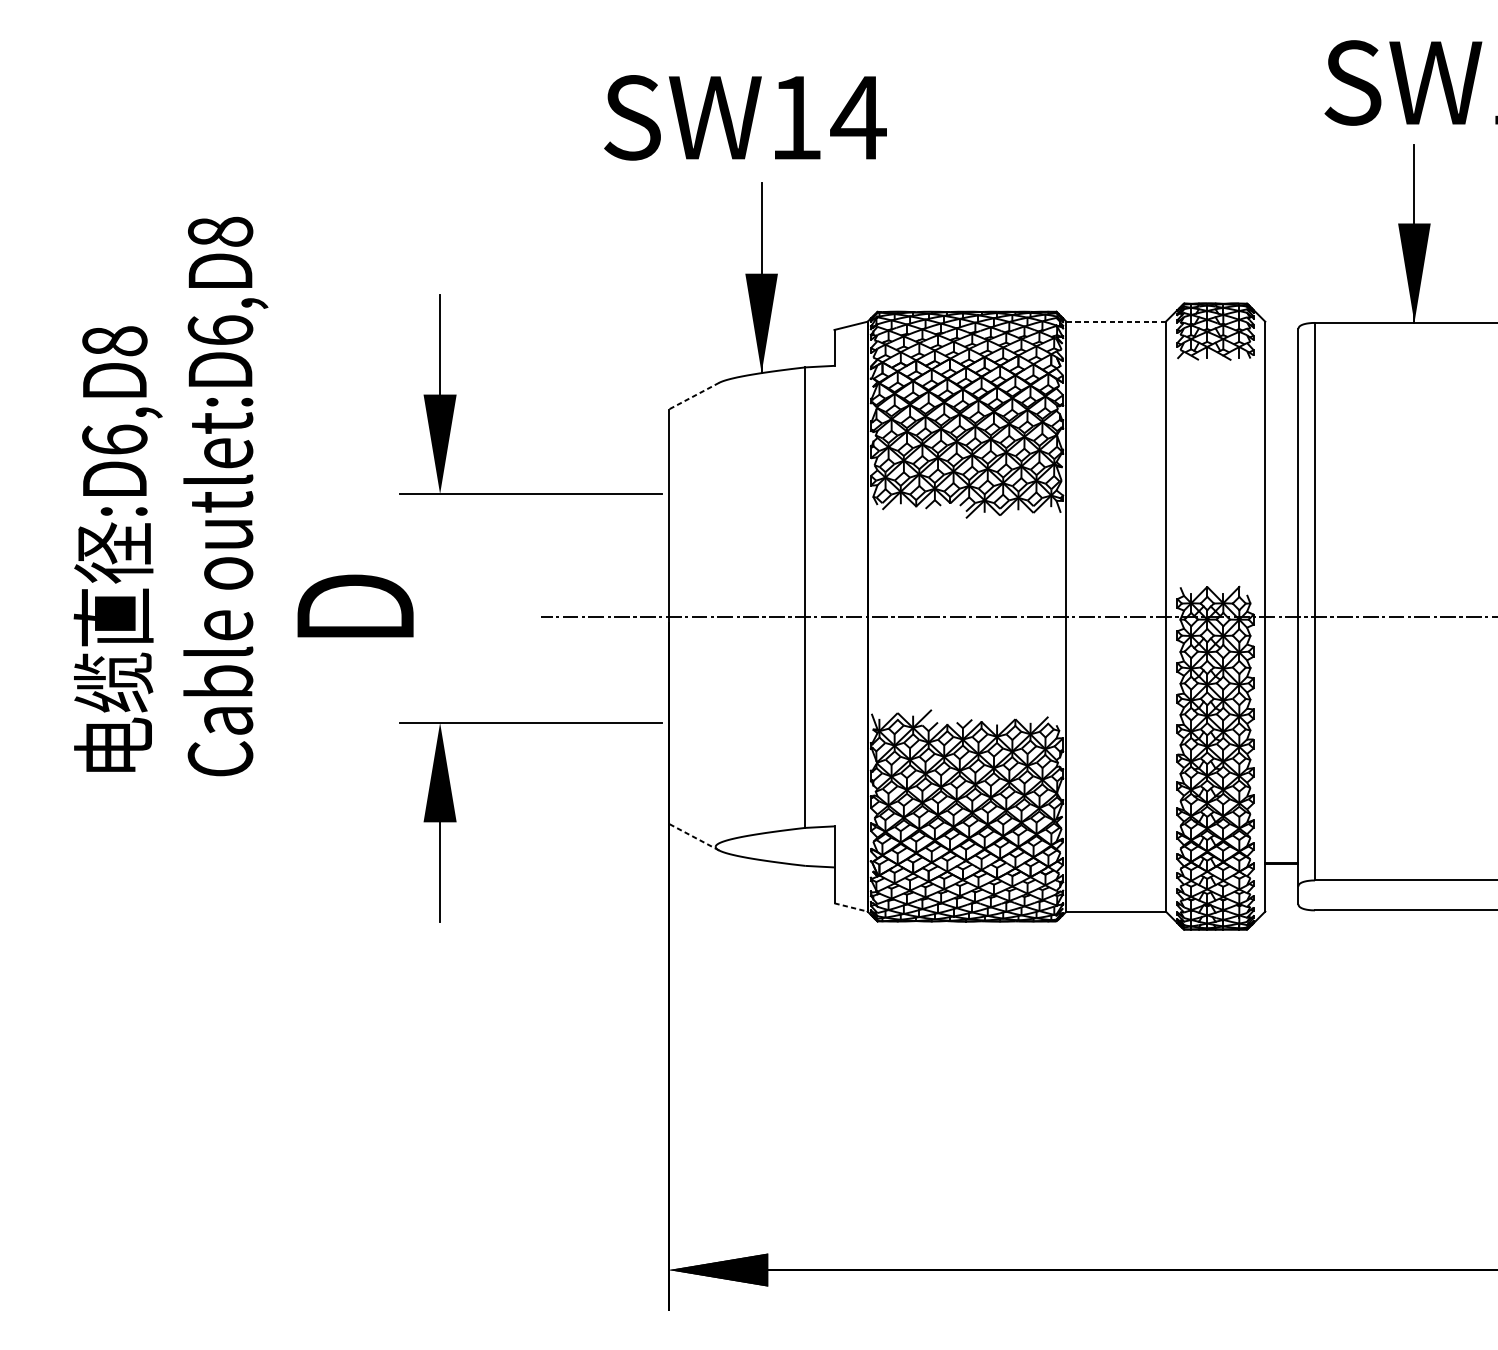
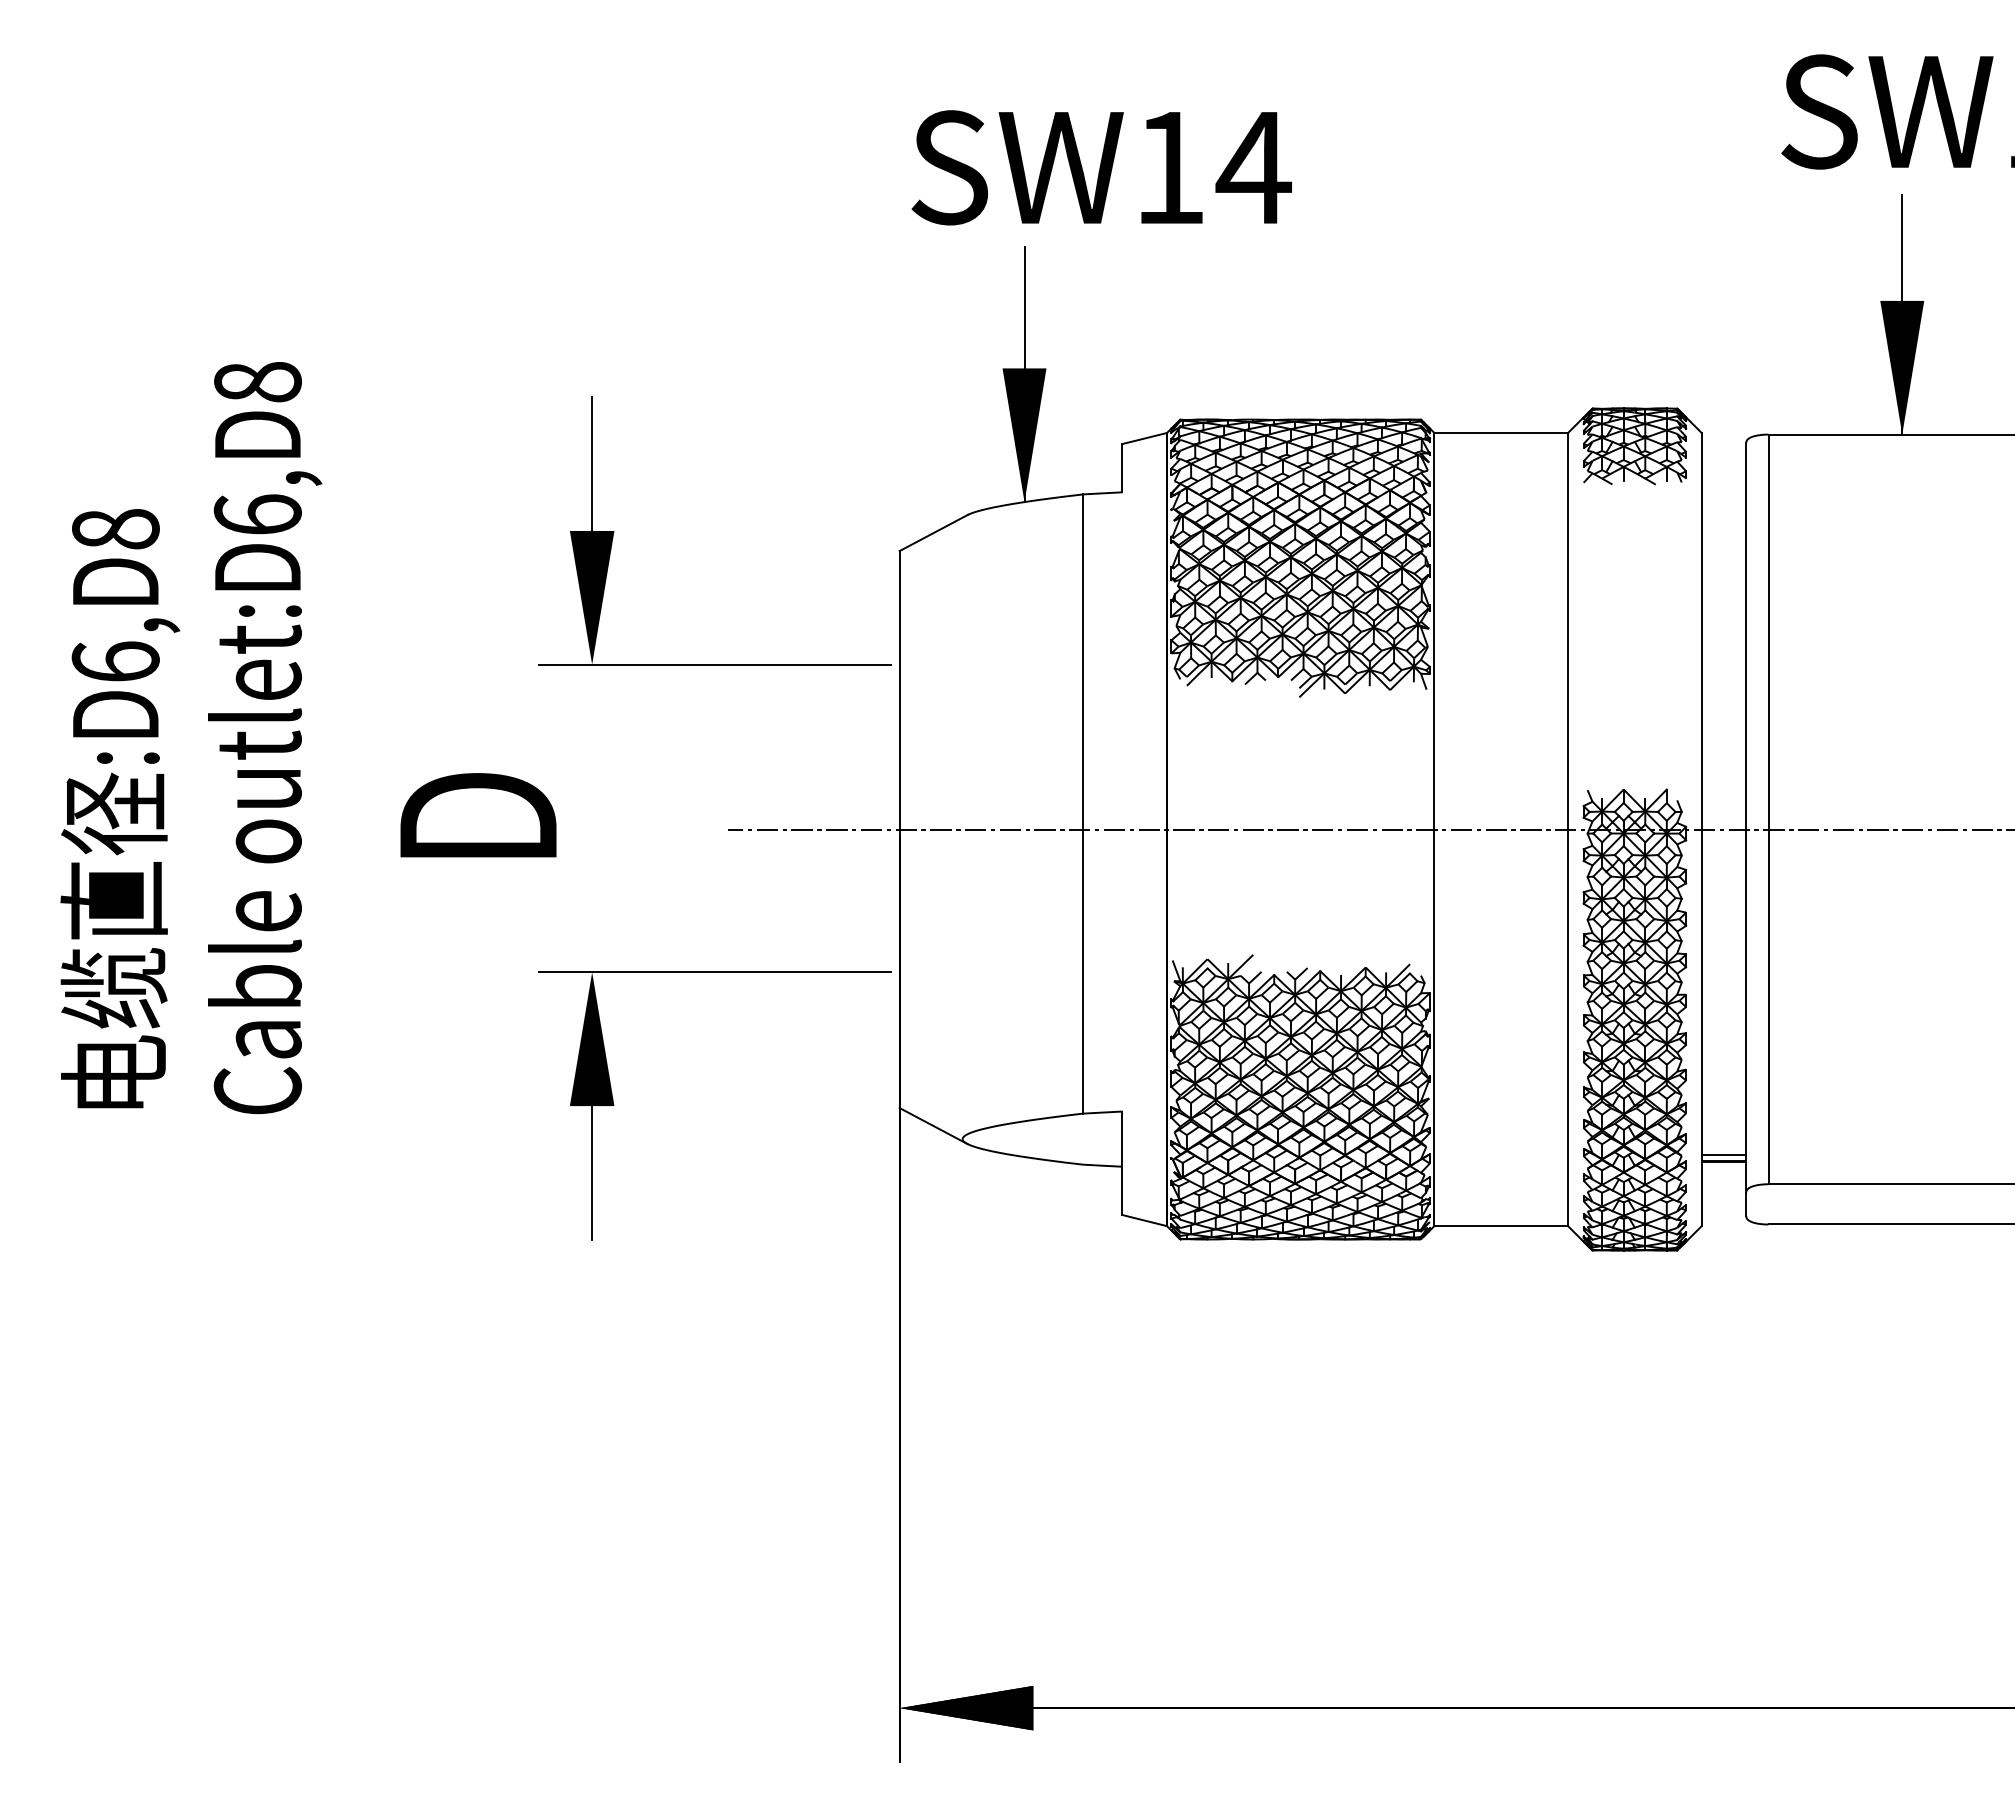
text: (745, 117) -> (1101, 167), moved
line: (1116, 321) -> (1501, 432), dashed -> solid
line: (693, 396) -> (933, 533), dashed -> solid
text: (171, 496) -> (191, 738), moved
line: (693, 836) -> (933, 1125), dashed -> solid
line: (1281, 858) -> (1723, 1154), added
line: (850, 907) -> (1144, 1220), dashed -> solid

